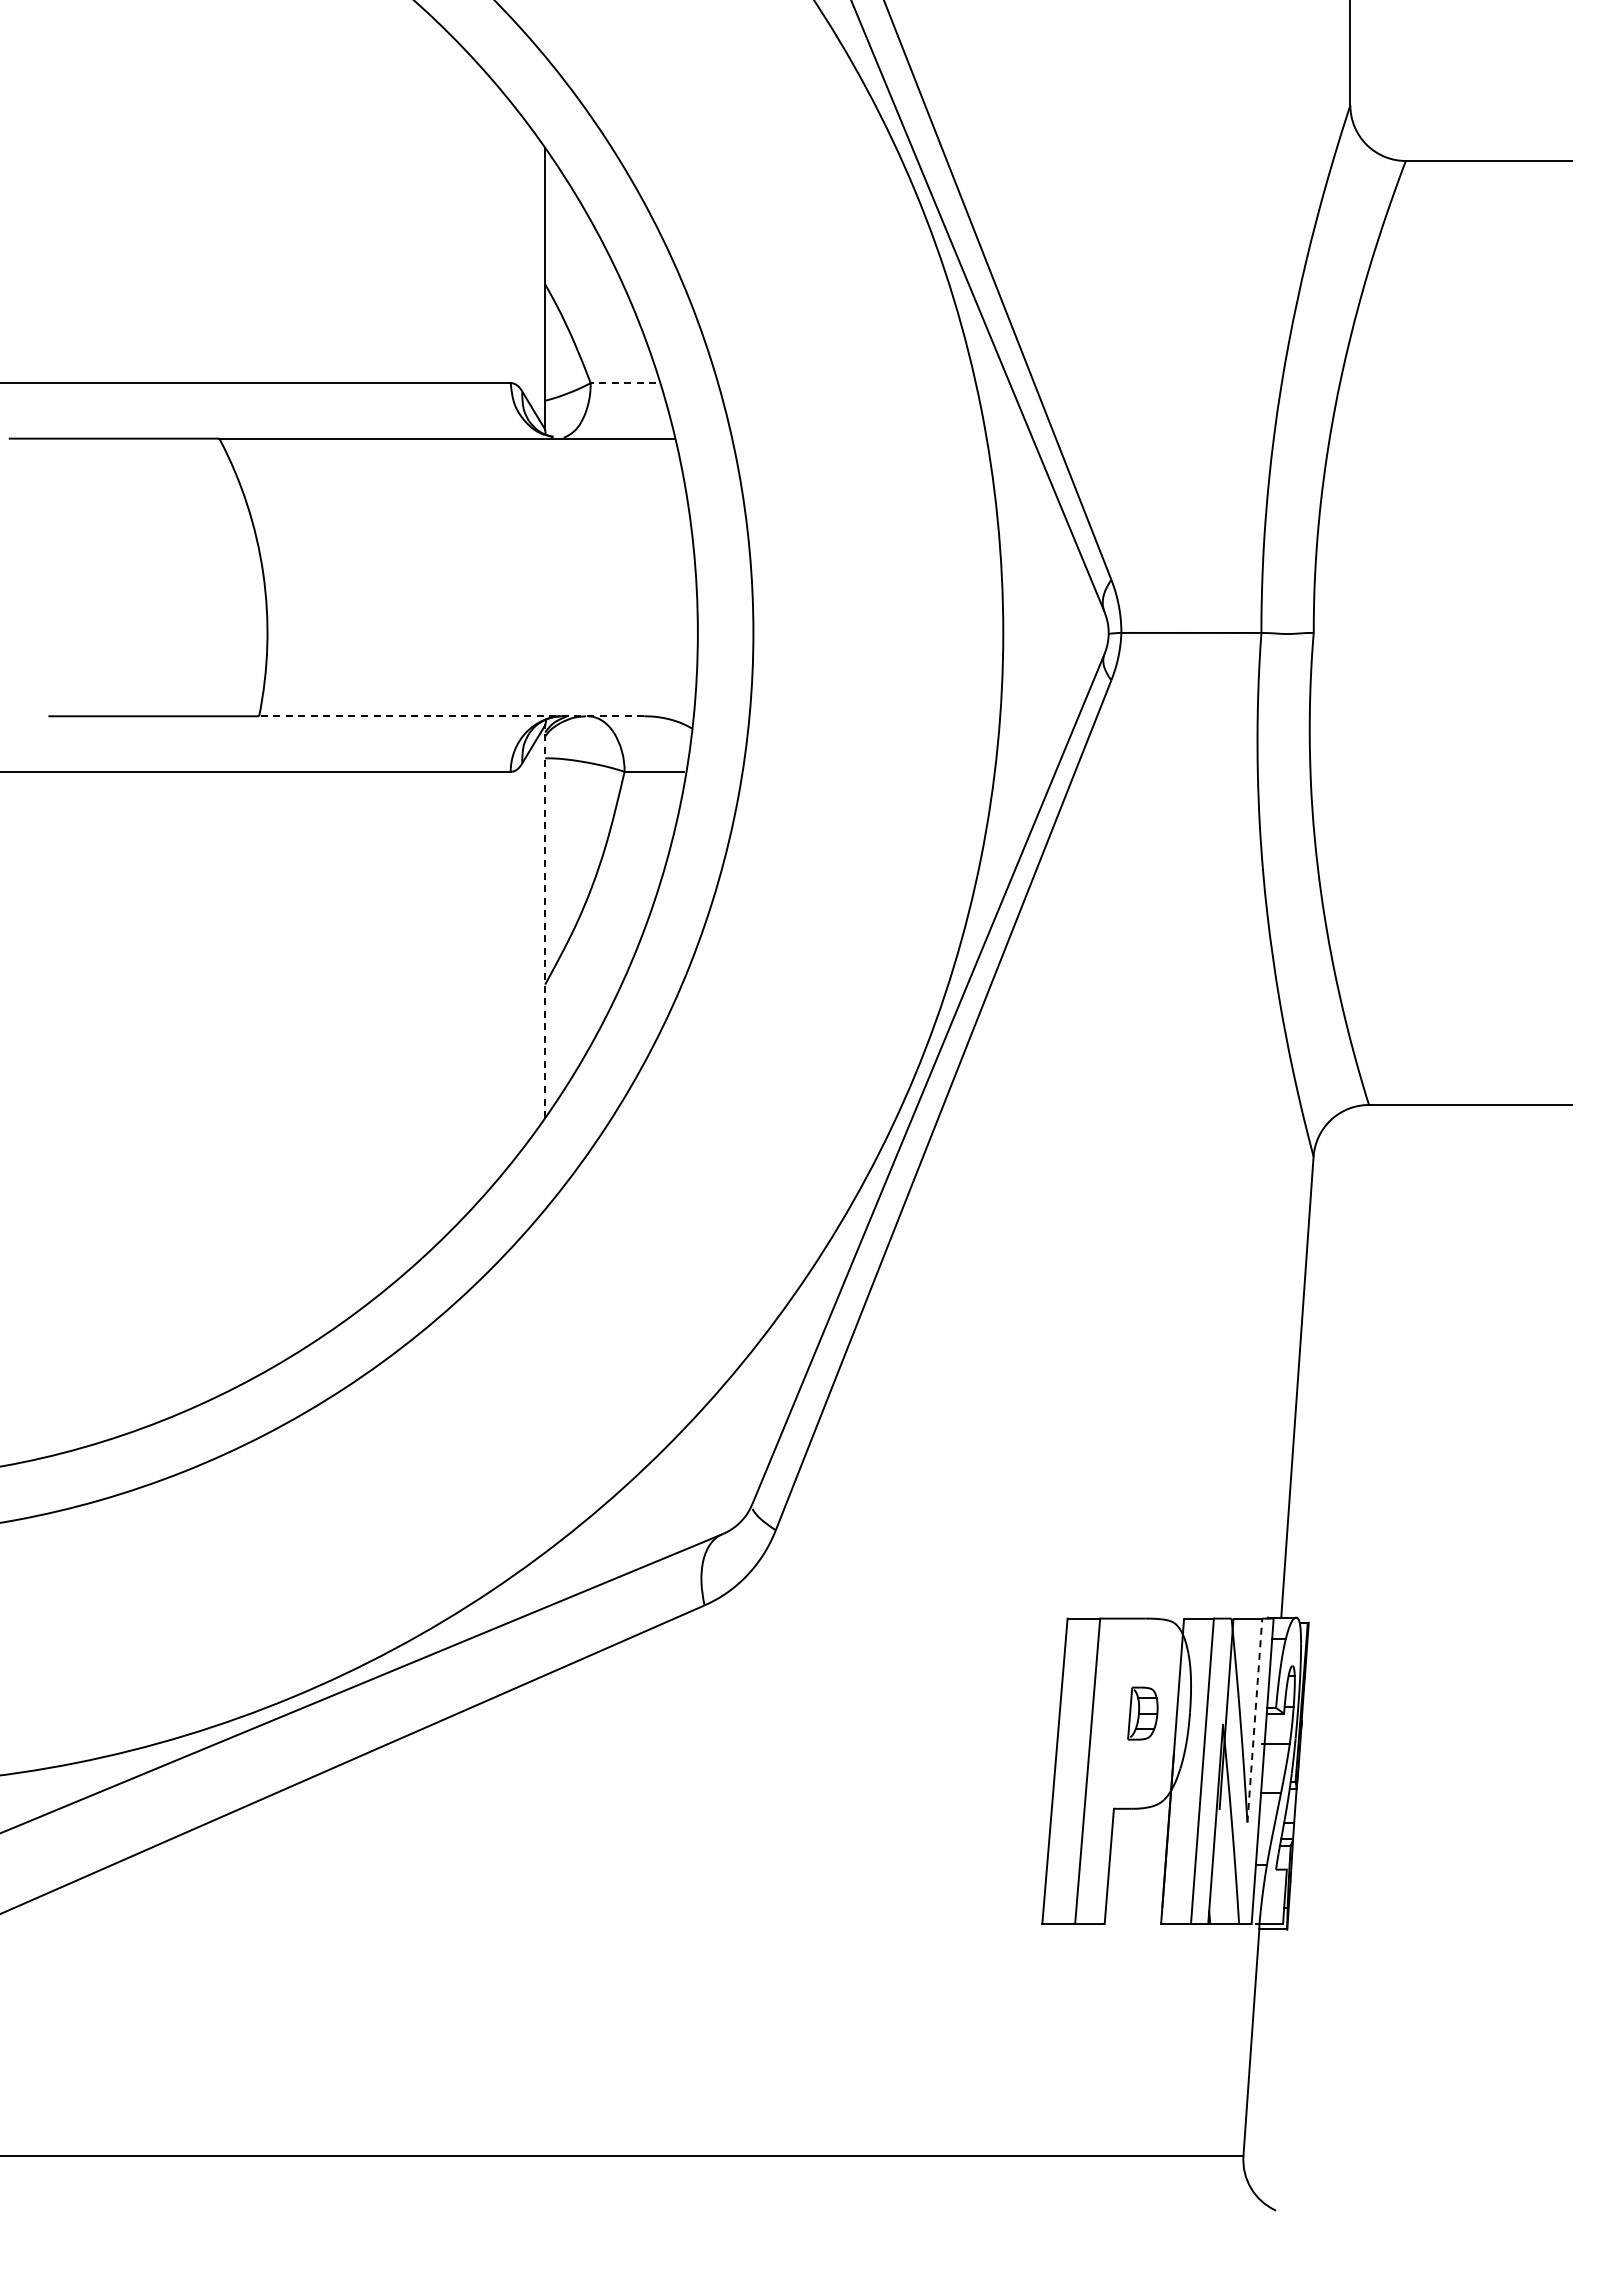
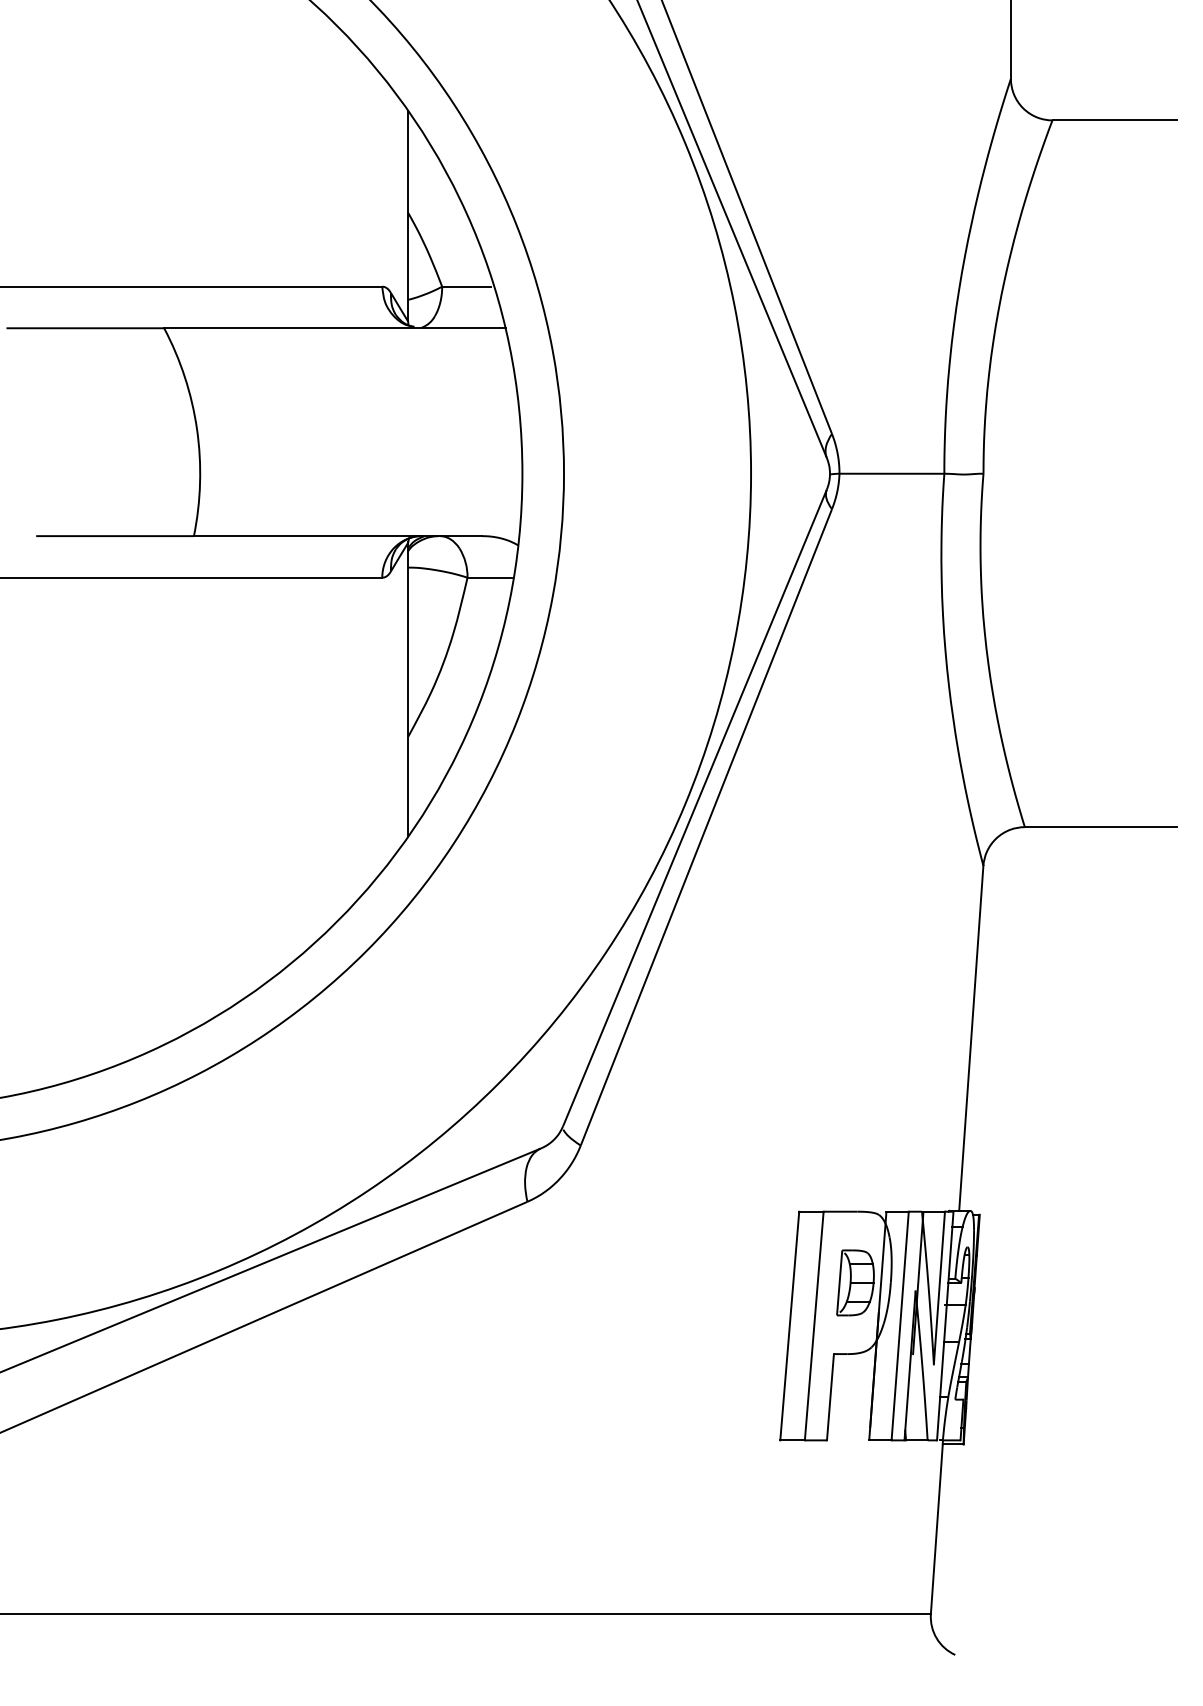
line: (623, 383) -> (466, 286), dashed -> solid
line: (451, 716) -> (337, 536), dashed -> solid
line: (545, 920) -> (408, 689), dashed -> solid
part: (1142, 1713) -> (855, 1282), size x1.67
line: (1254, 1720) -> (939, 1287), dashed -> solid

